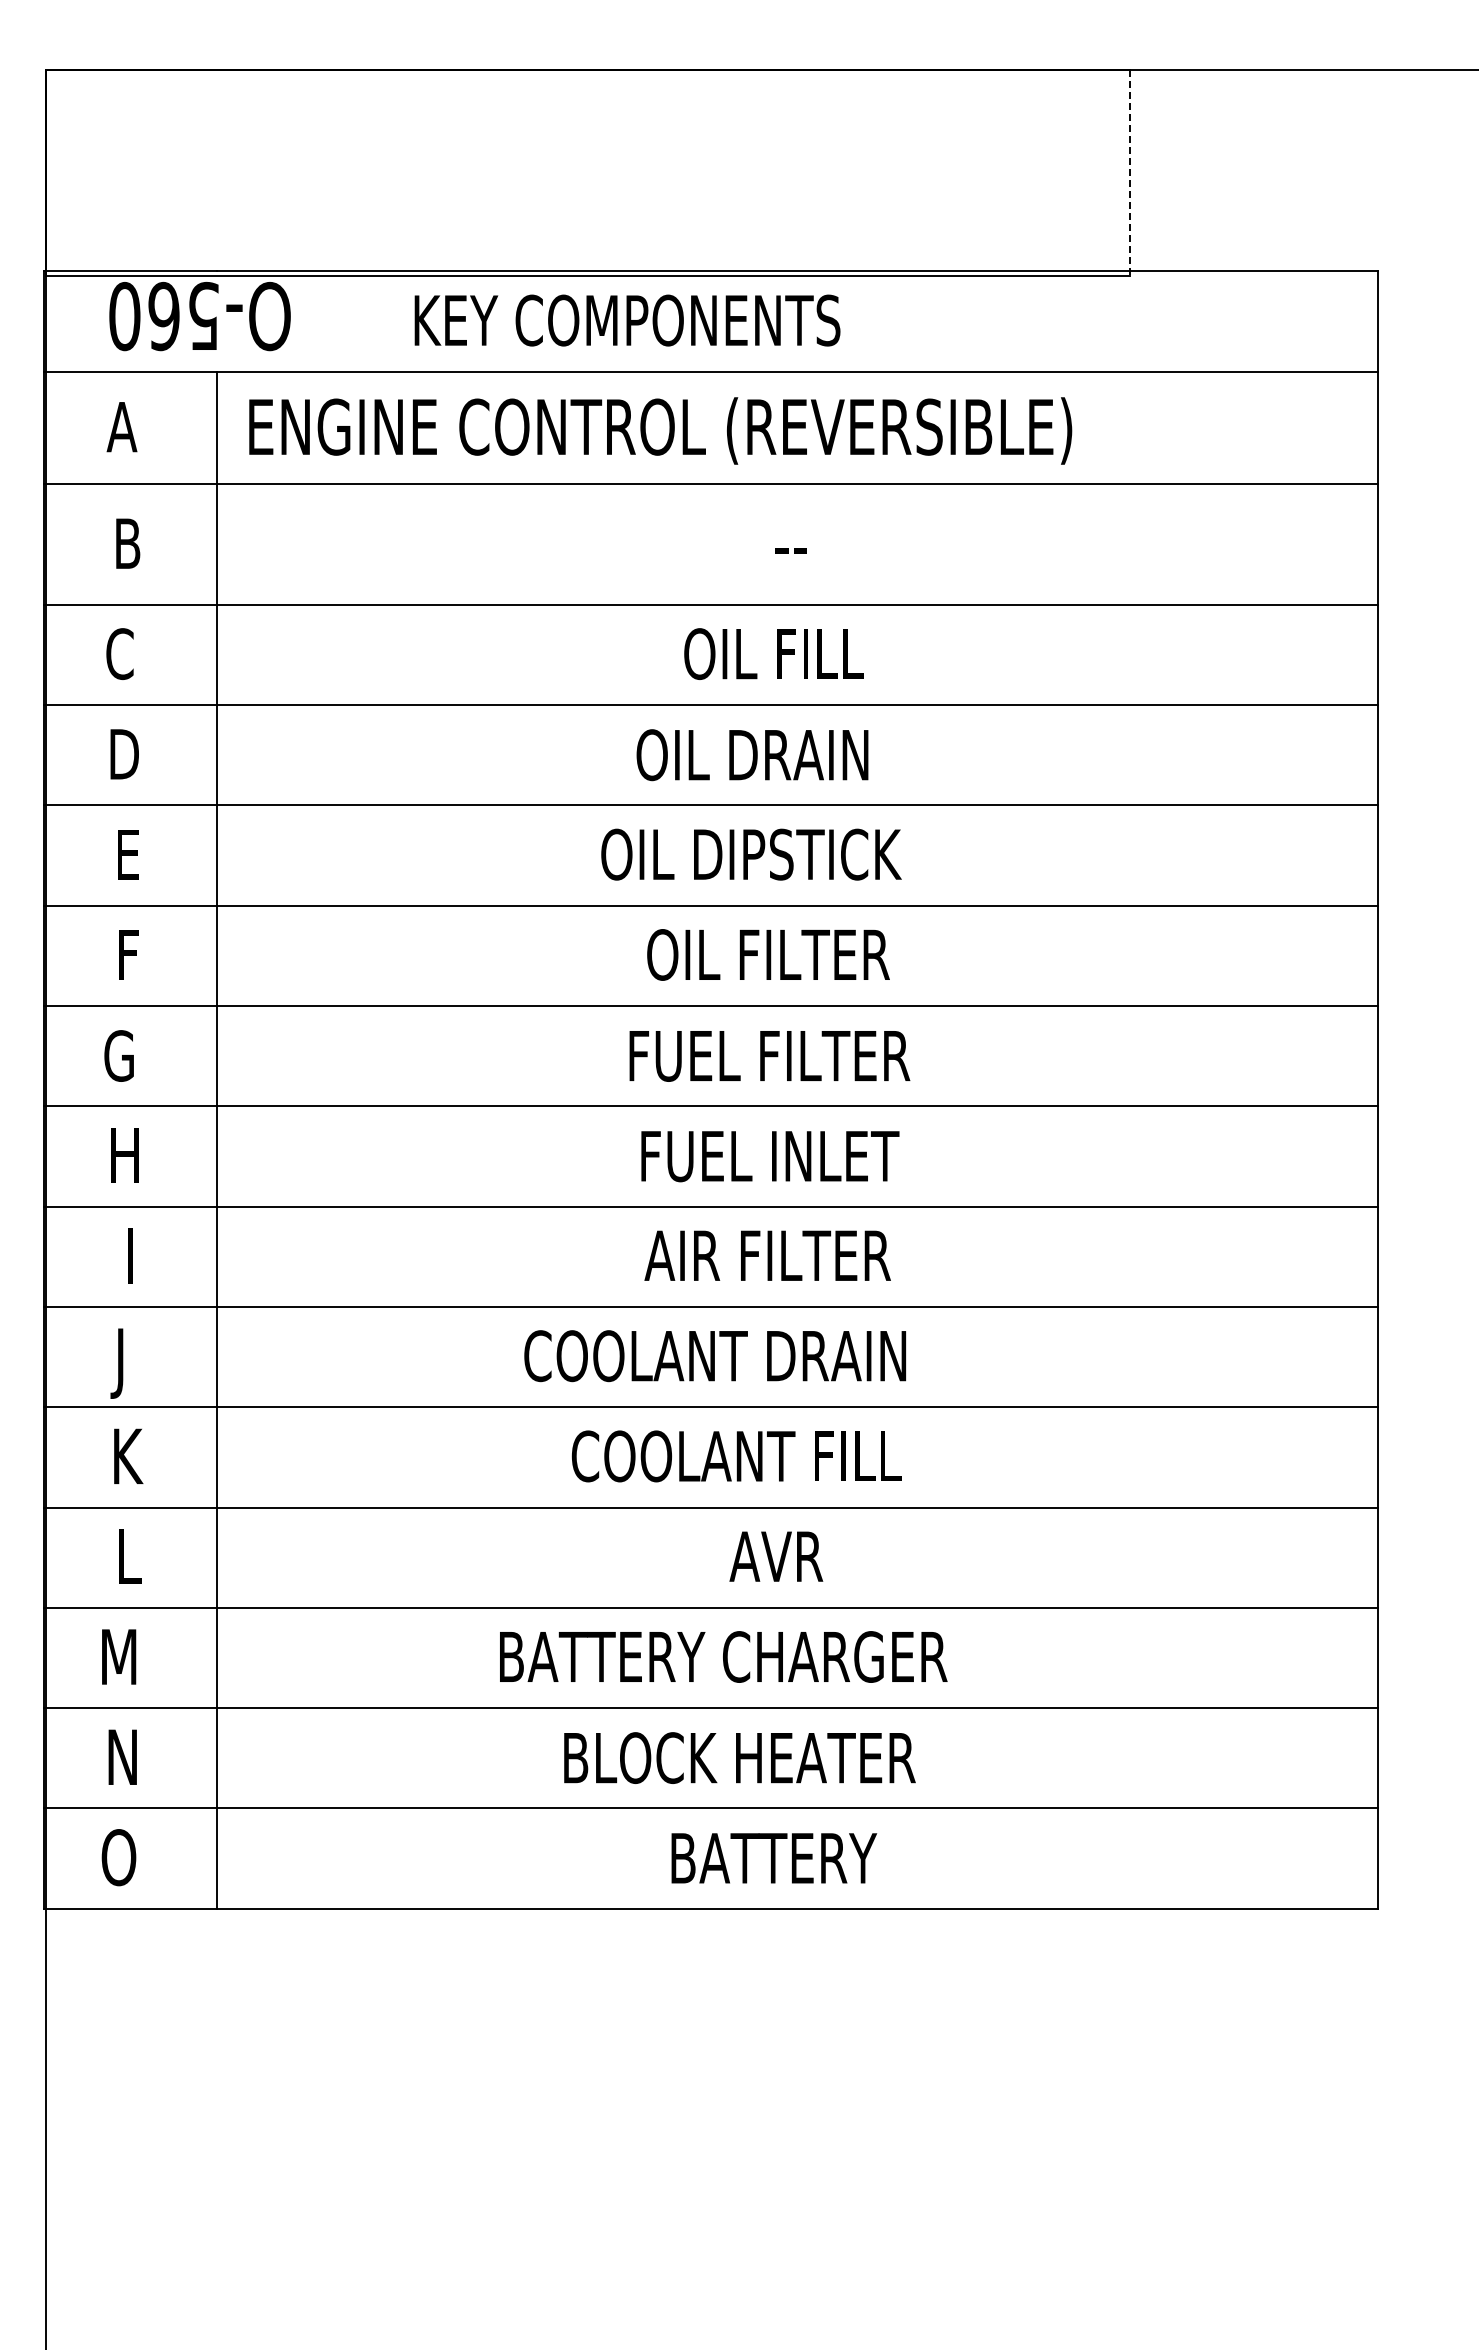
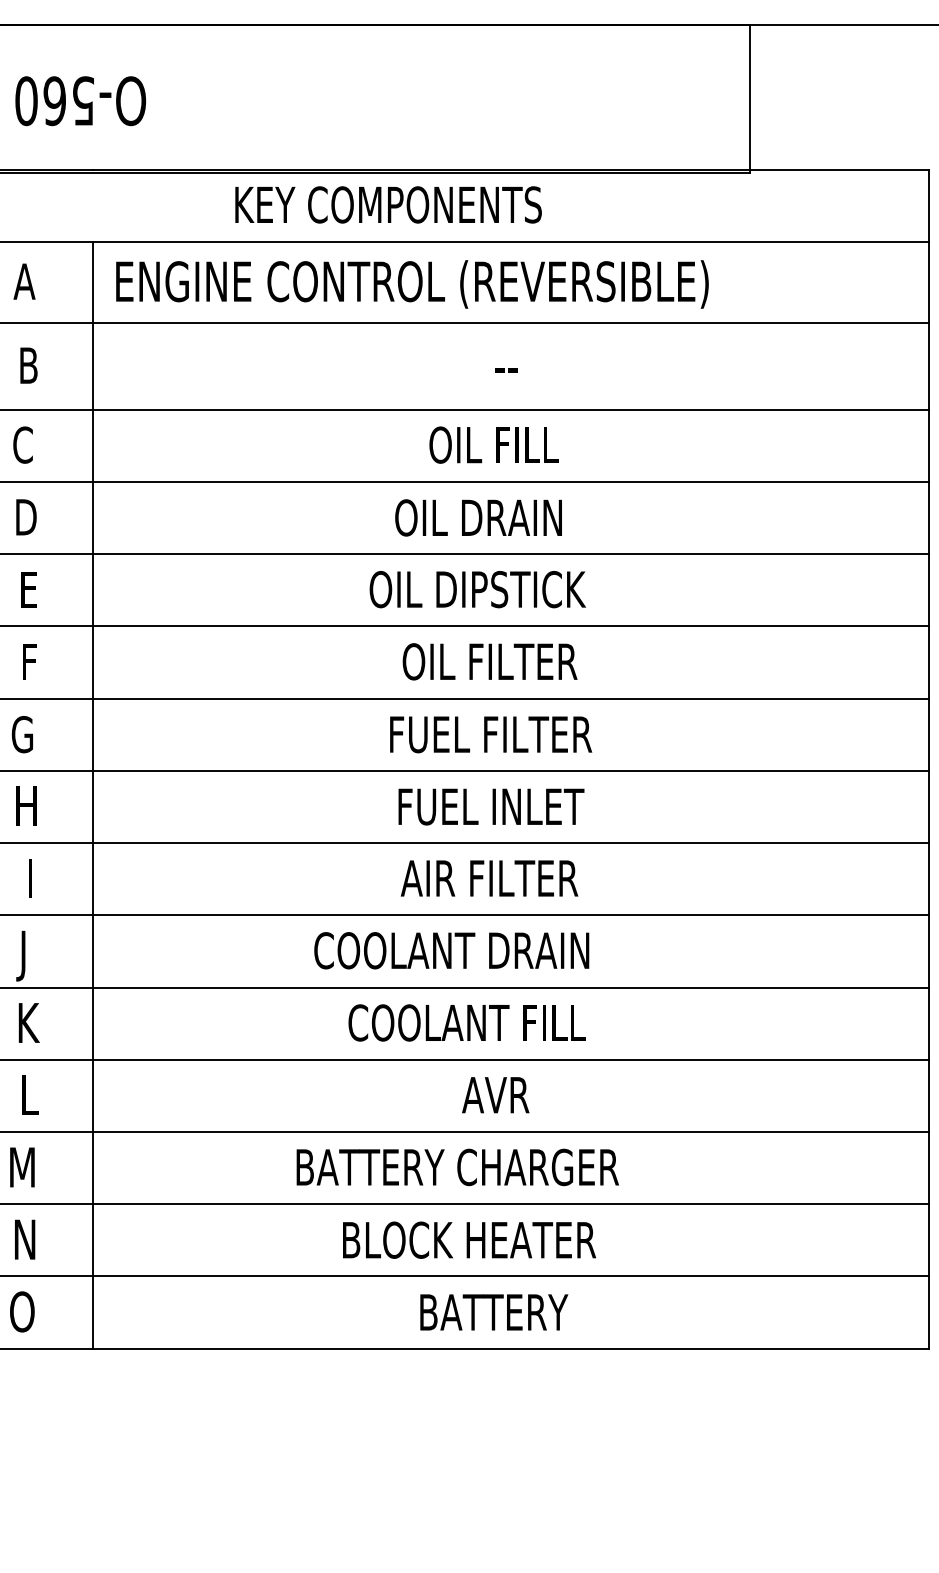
line: (1129, 173) -> (750, 99), dashed -> solid
text: (199, 316) -> (80, 101), moved

